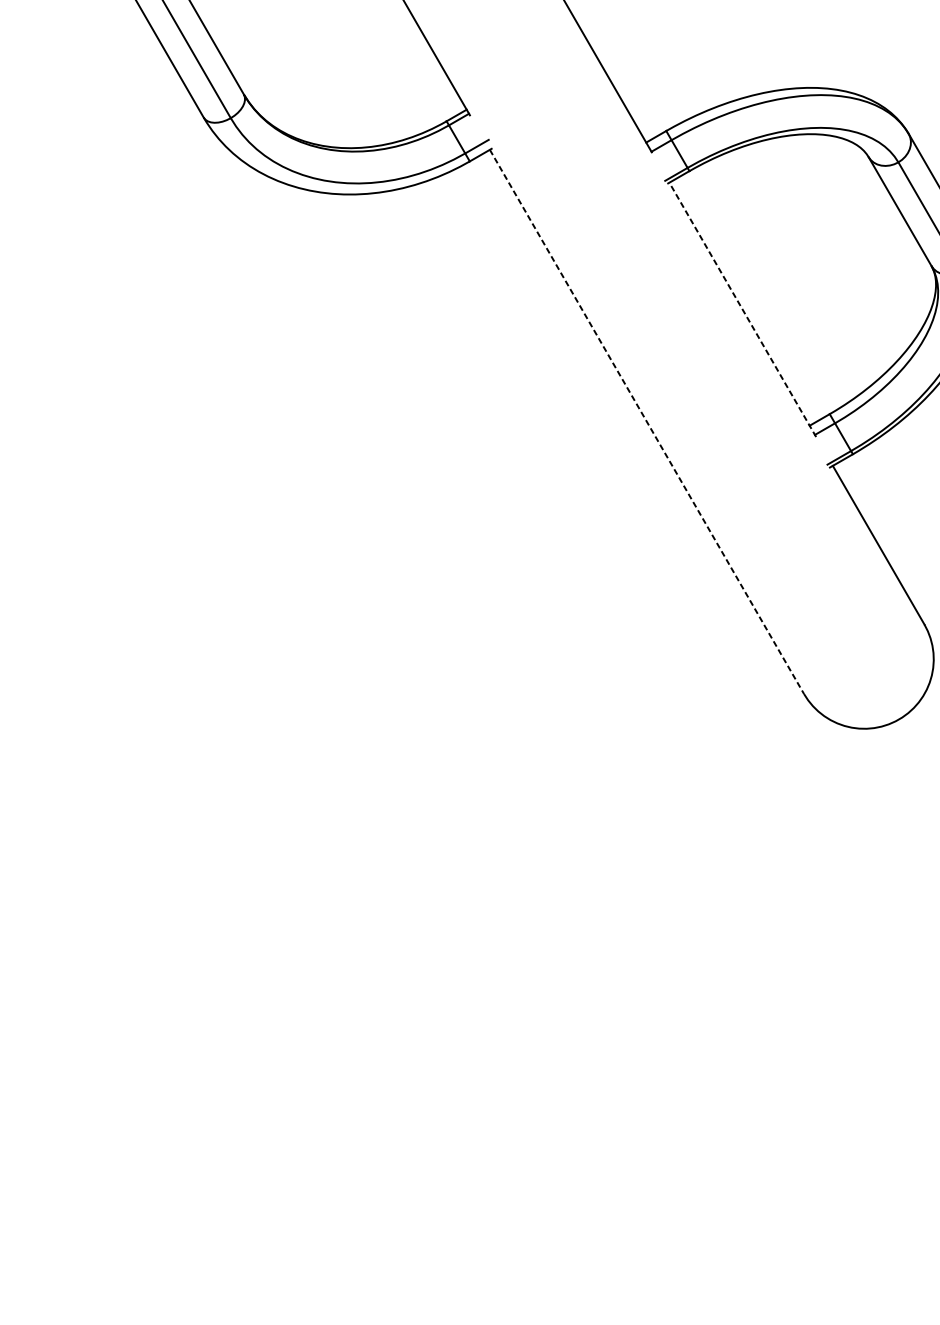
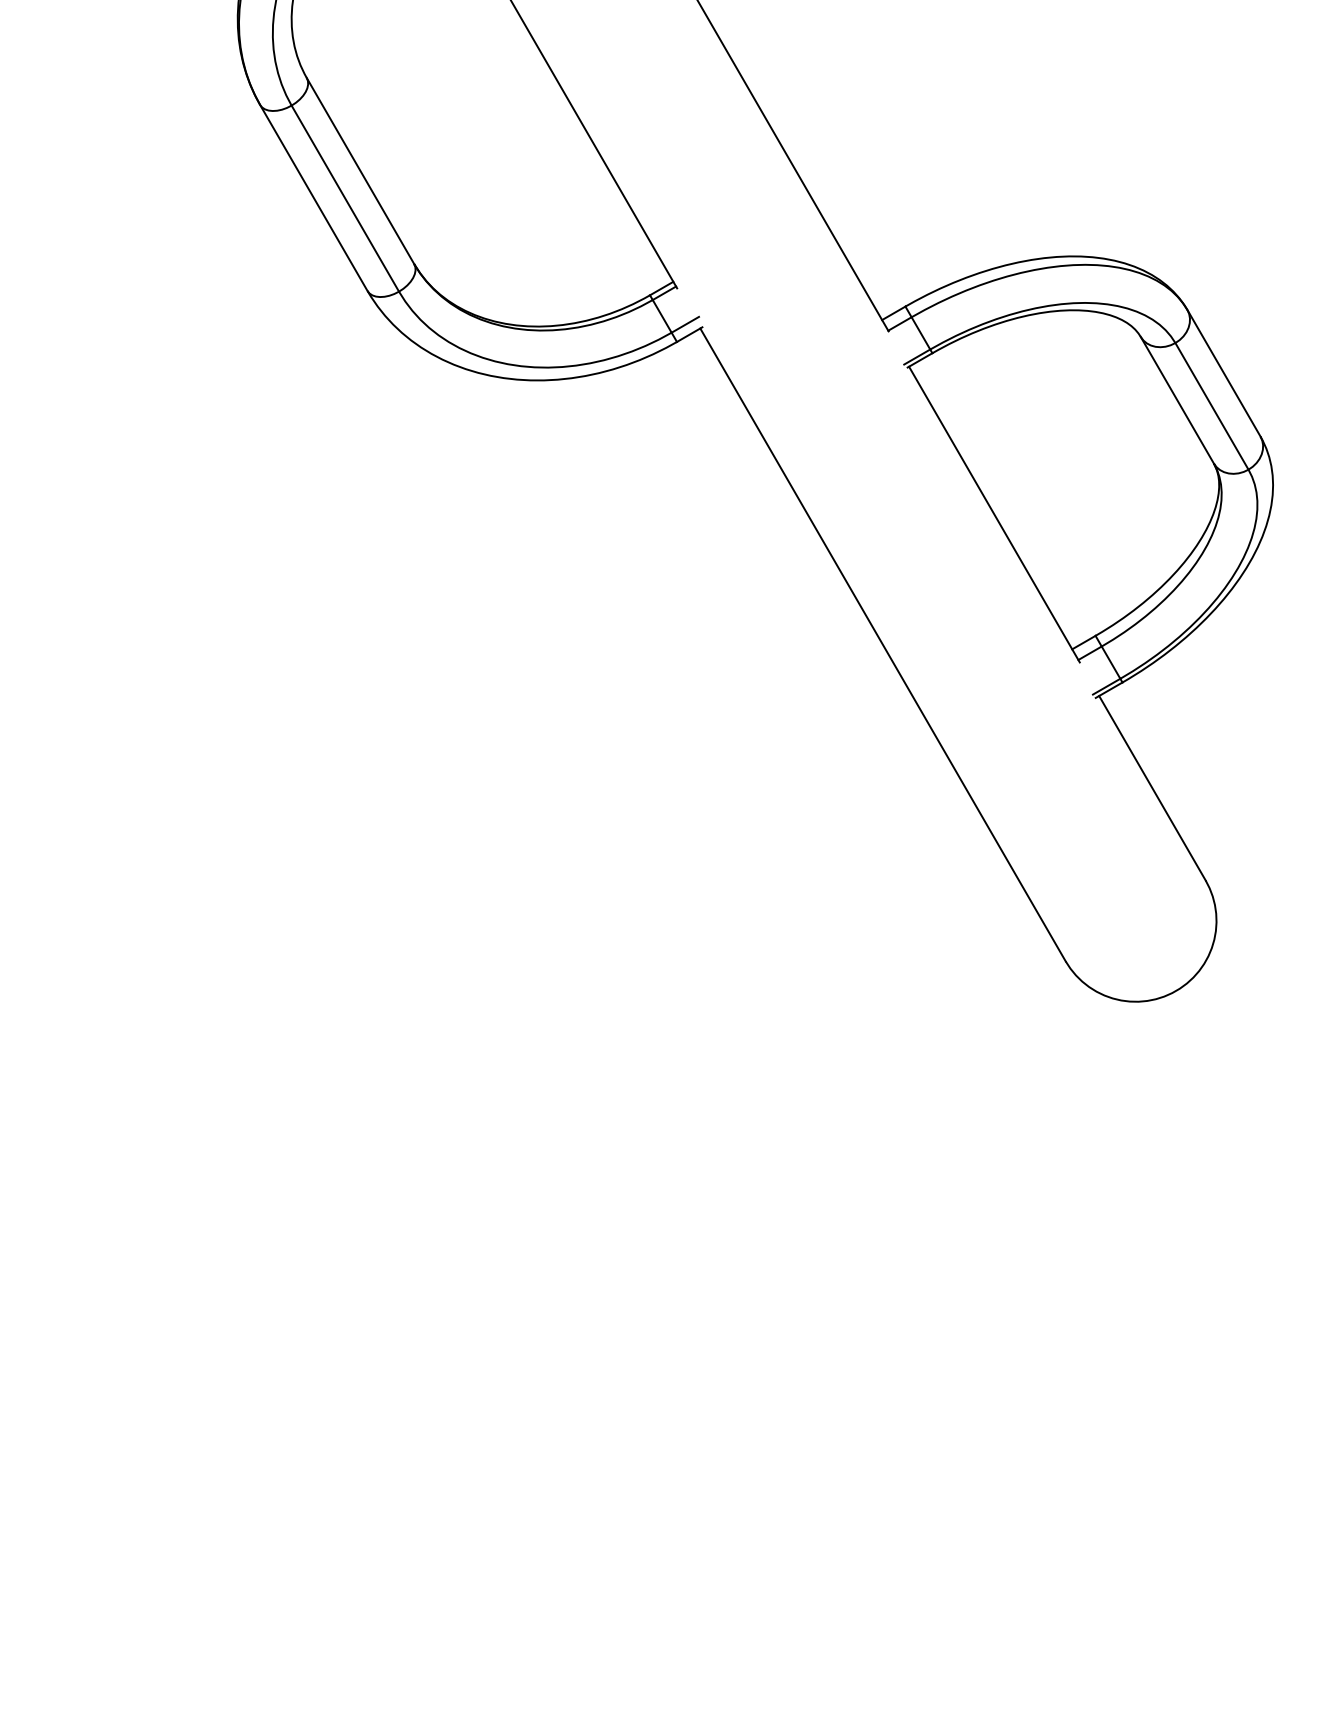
line: (742, 309) -> (994, 514), dashed -> solid
line: (647, 422) -> (883, 645), dashed -> solid

